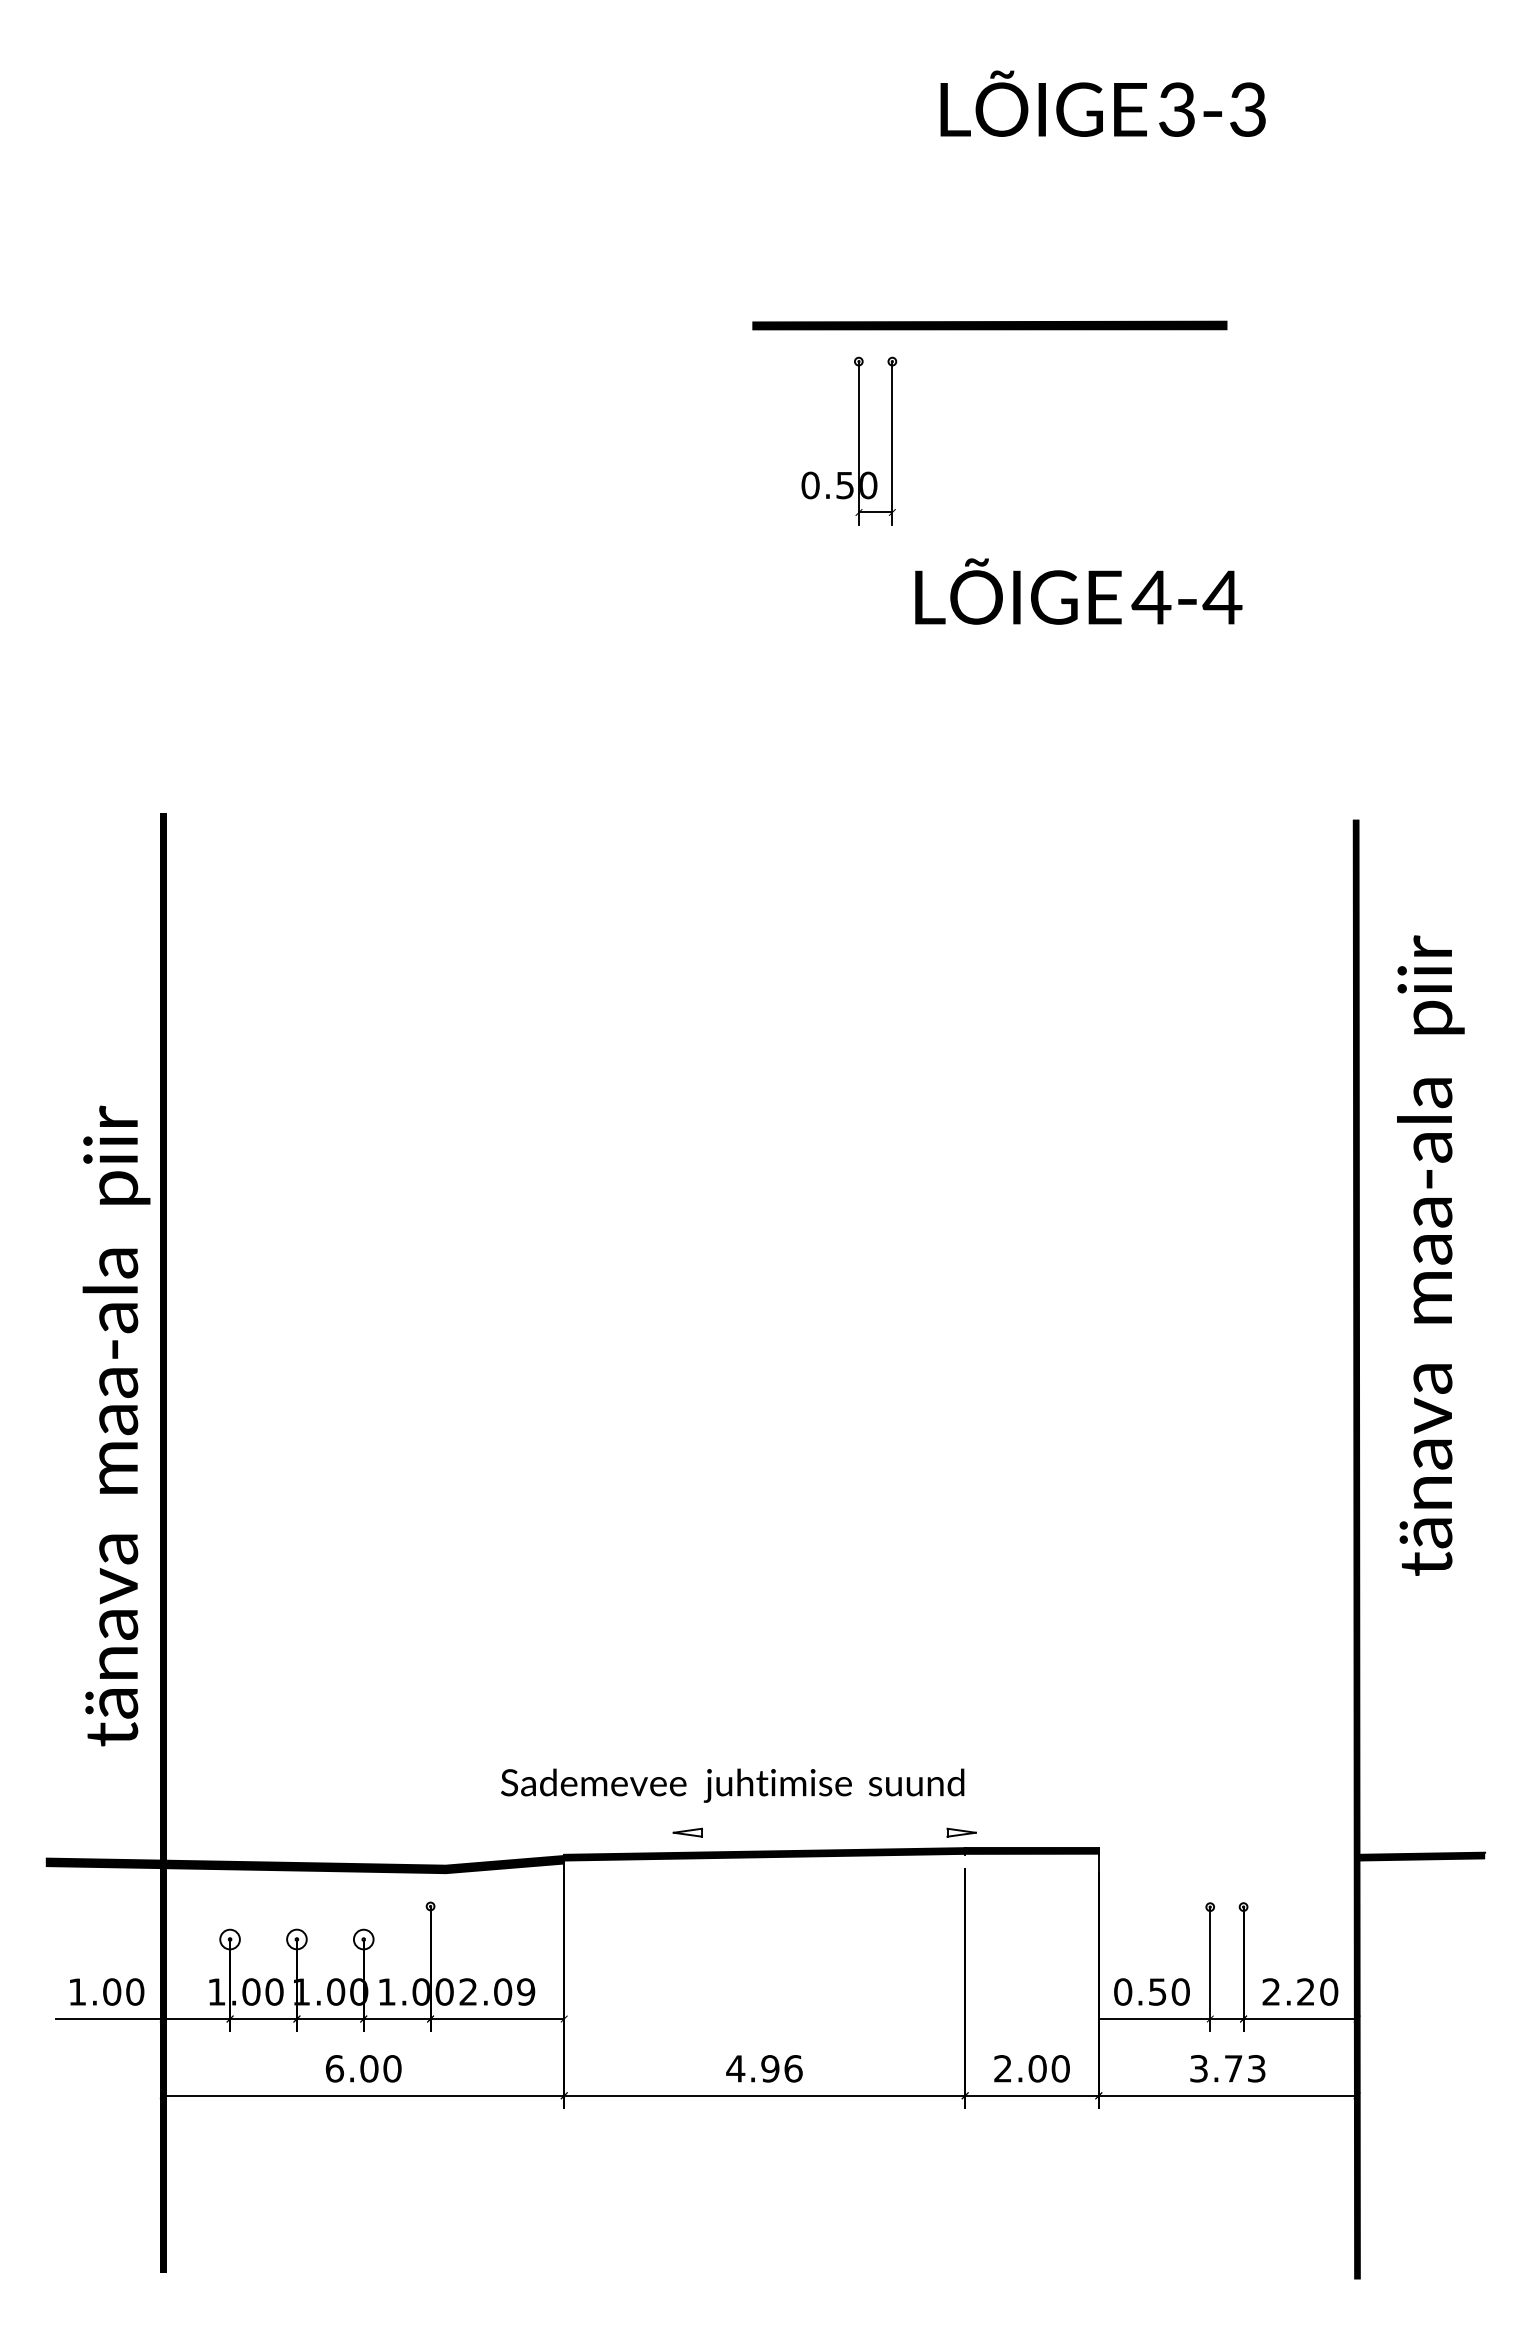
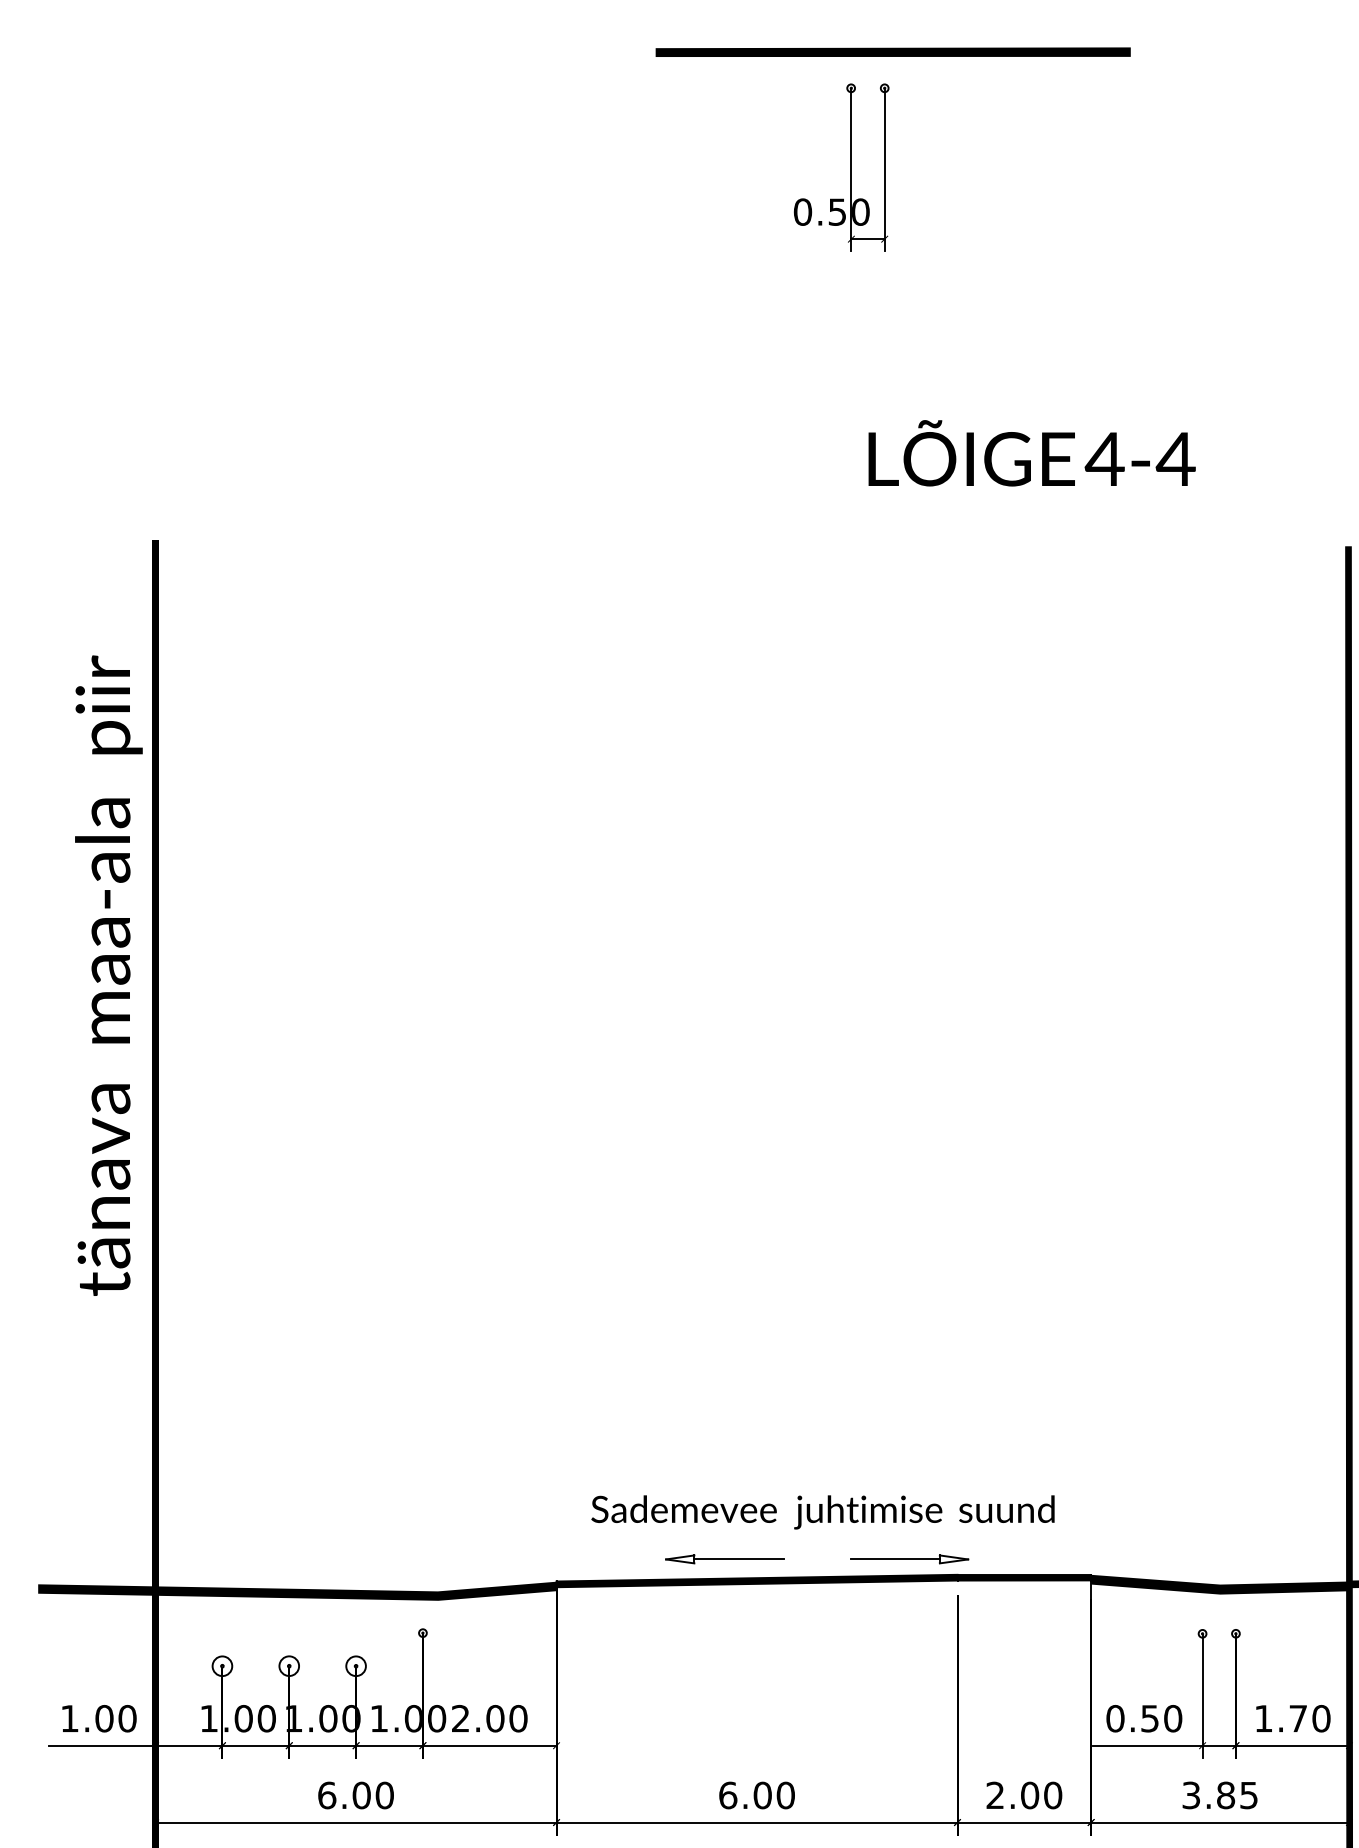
part: (989, 325) -> (892, 52), moved
text: (1078, 591) -> (1031, 453), moved
text: (116, 1425) -> (108, 975), moved
text: (732, 1785) -> (822, 1512), moved
line: (746, 1832) -> (738, 1559), added
line: (902, 1832) -> (894, 1559), added
fill: (1227, 1857) -> (1219, 1584), added
text: (526, 1991) -> (518, 1718), 2.09 -> 2.00
text: (1288, 1991) -> (1280, 1718), 2.20 -> 1.70
text: (764, 2068) -> (756, 1795), 4.96 -> 6.00
text: (1244, 2068) -> (1236, 1795), 3.73 -> 3.85

